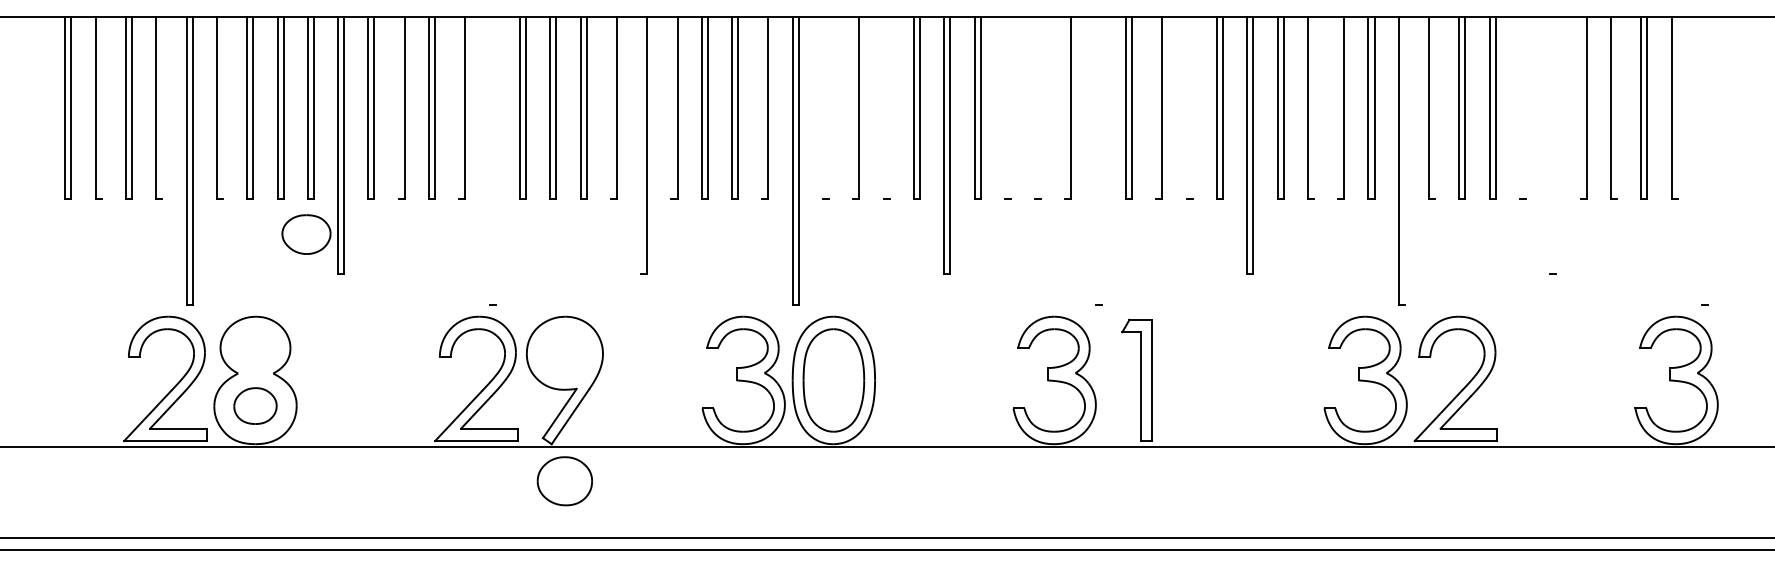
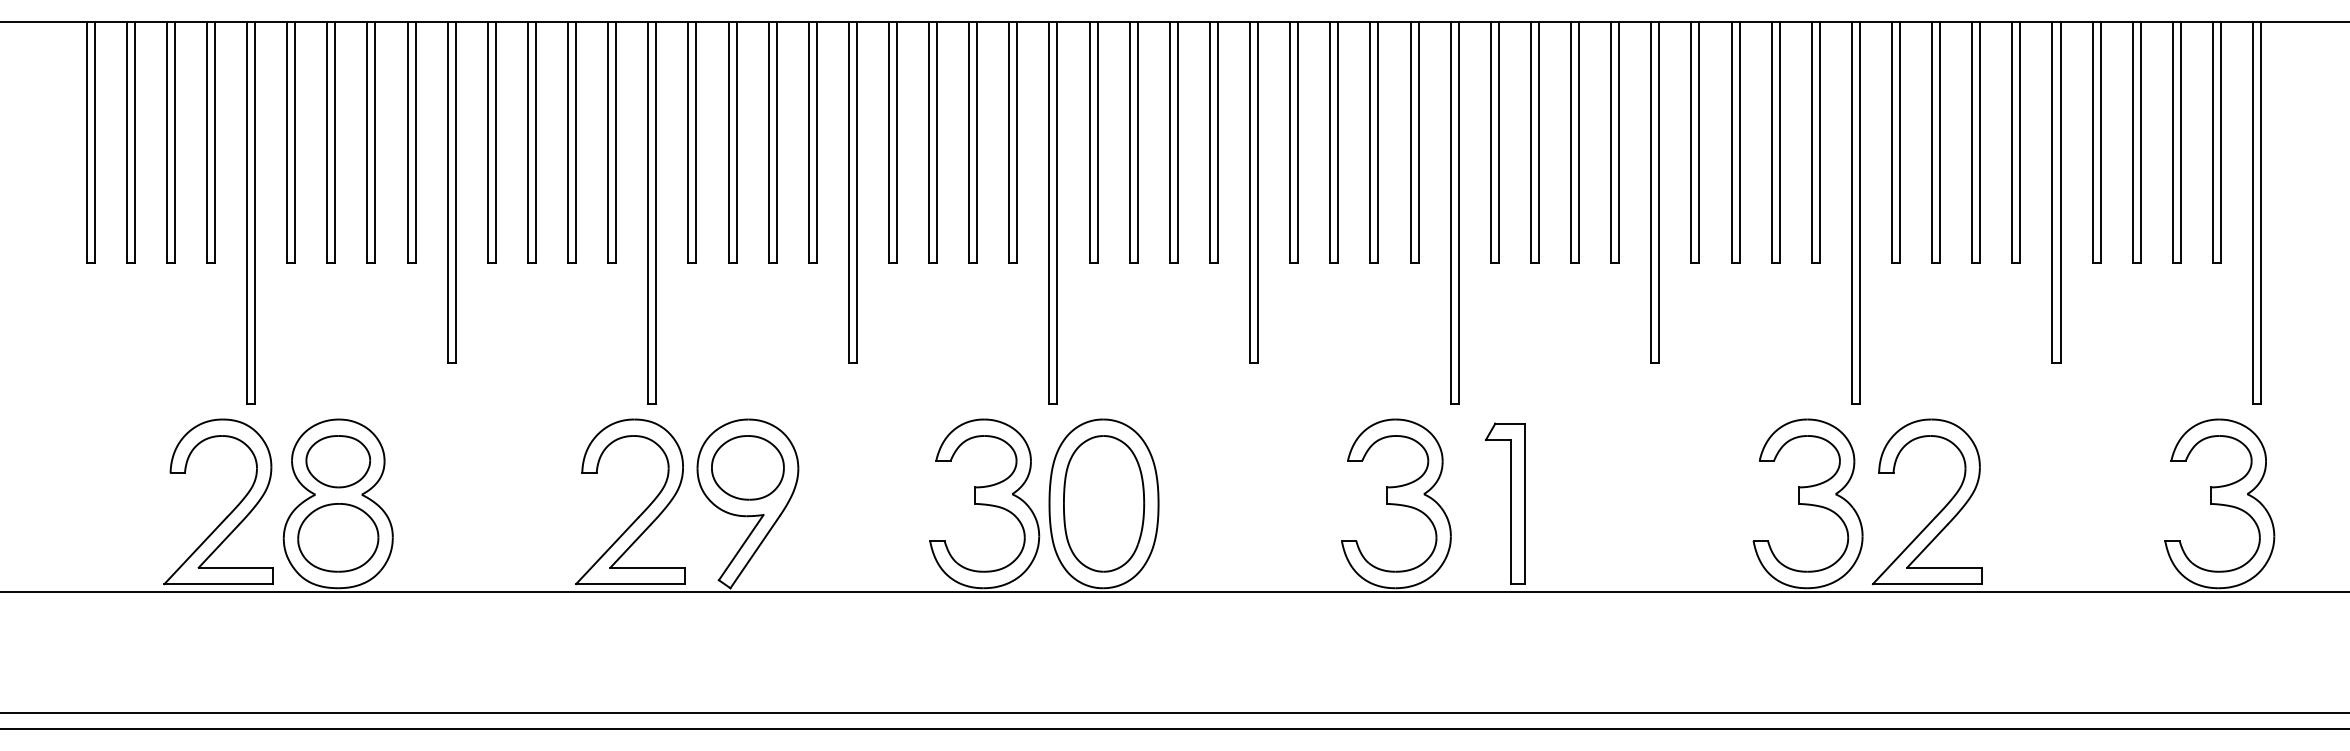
line: (101, 107) -> (134, 142), added
line: (162, 107) -> (215, 142), added
line: (222, 107) -> (294, 142), added
line: (398, 107) -> (527, 142), added
line: (459, 107) -> (608, 142), added
line: (610, 107) -> (808, 142), added
line: (671, 107) -> (889, 142), added
line: (762, 107) -> (1009, 142), added
line: (822, 107) -> (1088, 142), added
line: (829, 107) -> (1098, 142), added
line: (853, 107) -> (1129, 142), added
line: (883, 107) -> (1169, 142), added
line: (889, 107) -> (1177, 142), added
line: (1004, 107) -> (1329, 142), added
line: (1010, 107) -> (1337, 142), added
line: (1035, 107) -> (1370, 142), added
line: (1041, 107) -> (1378, 142), added
line: (1065, 107) -> (1410, 142), added
line: (1156, 107) -> (1531, 142), added
line: (1186, 107) -> (1570, 142), added
line: (1192, 107) -> (1578, 142), added
line: (1313, 107) -> (1738, 142), added
line: (1338, 107) -> (1772, 142), added
line: (1435, 107) -> (1900, 142), added
line: (1520, 107) -> (2013, 142), added
line: (1526, 107) -> (2020, 142), added
line: (1580, 107) -> (2092, 142), added
line: (1616, 107) -> (2140, 142), added
line: (1677, 107) -> (2220, 142), added
line: (641, 145) -> (849, 192), added
line: (1550, 145) -> (2052, 192), added
line: (1556, 145) -> (2060, 192), added
line: (489, 160) -> (648, 212), added
line: (495, 160) -> (656, 212), added
line: (1095, 160) -> (1450, 212), added
line: (1101, 160) -> (1458, 212), added
line: (1404, 160) -> (1859, 212), added
line: (1701, 160) -> (2252, 212), added
line: (1707, 160) -> (2260, 212), added
part: (306, 234) -> (338, 461), moved
part: (255, 405) -> (338, 537), size x1.43
part: (564, 481) -> (747, 468), moved

